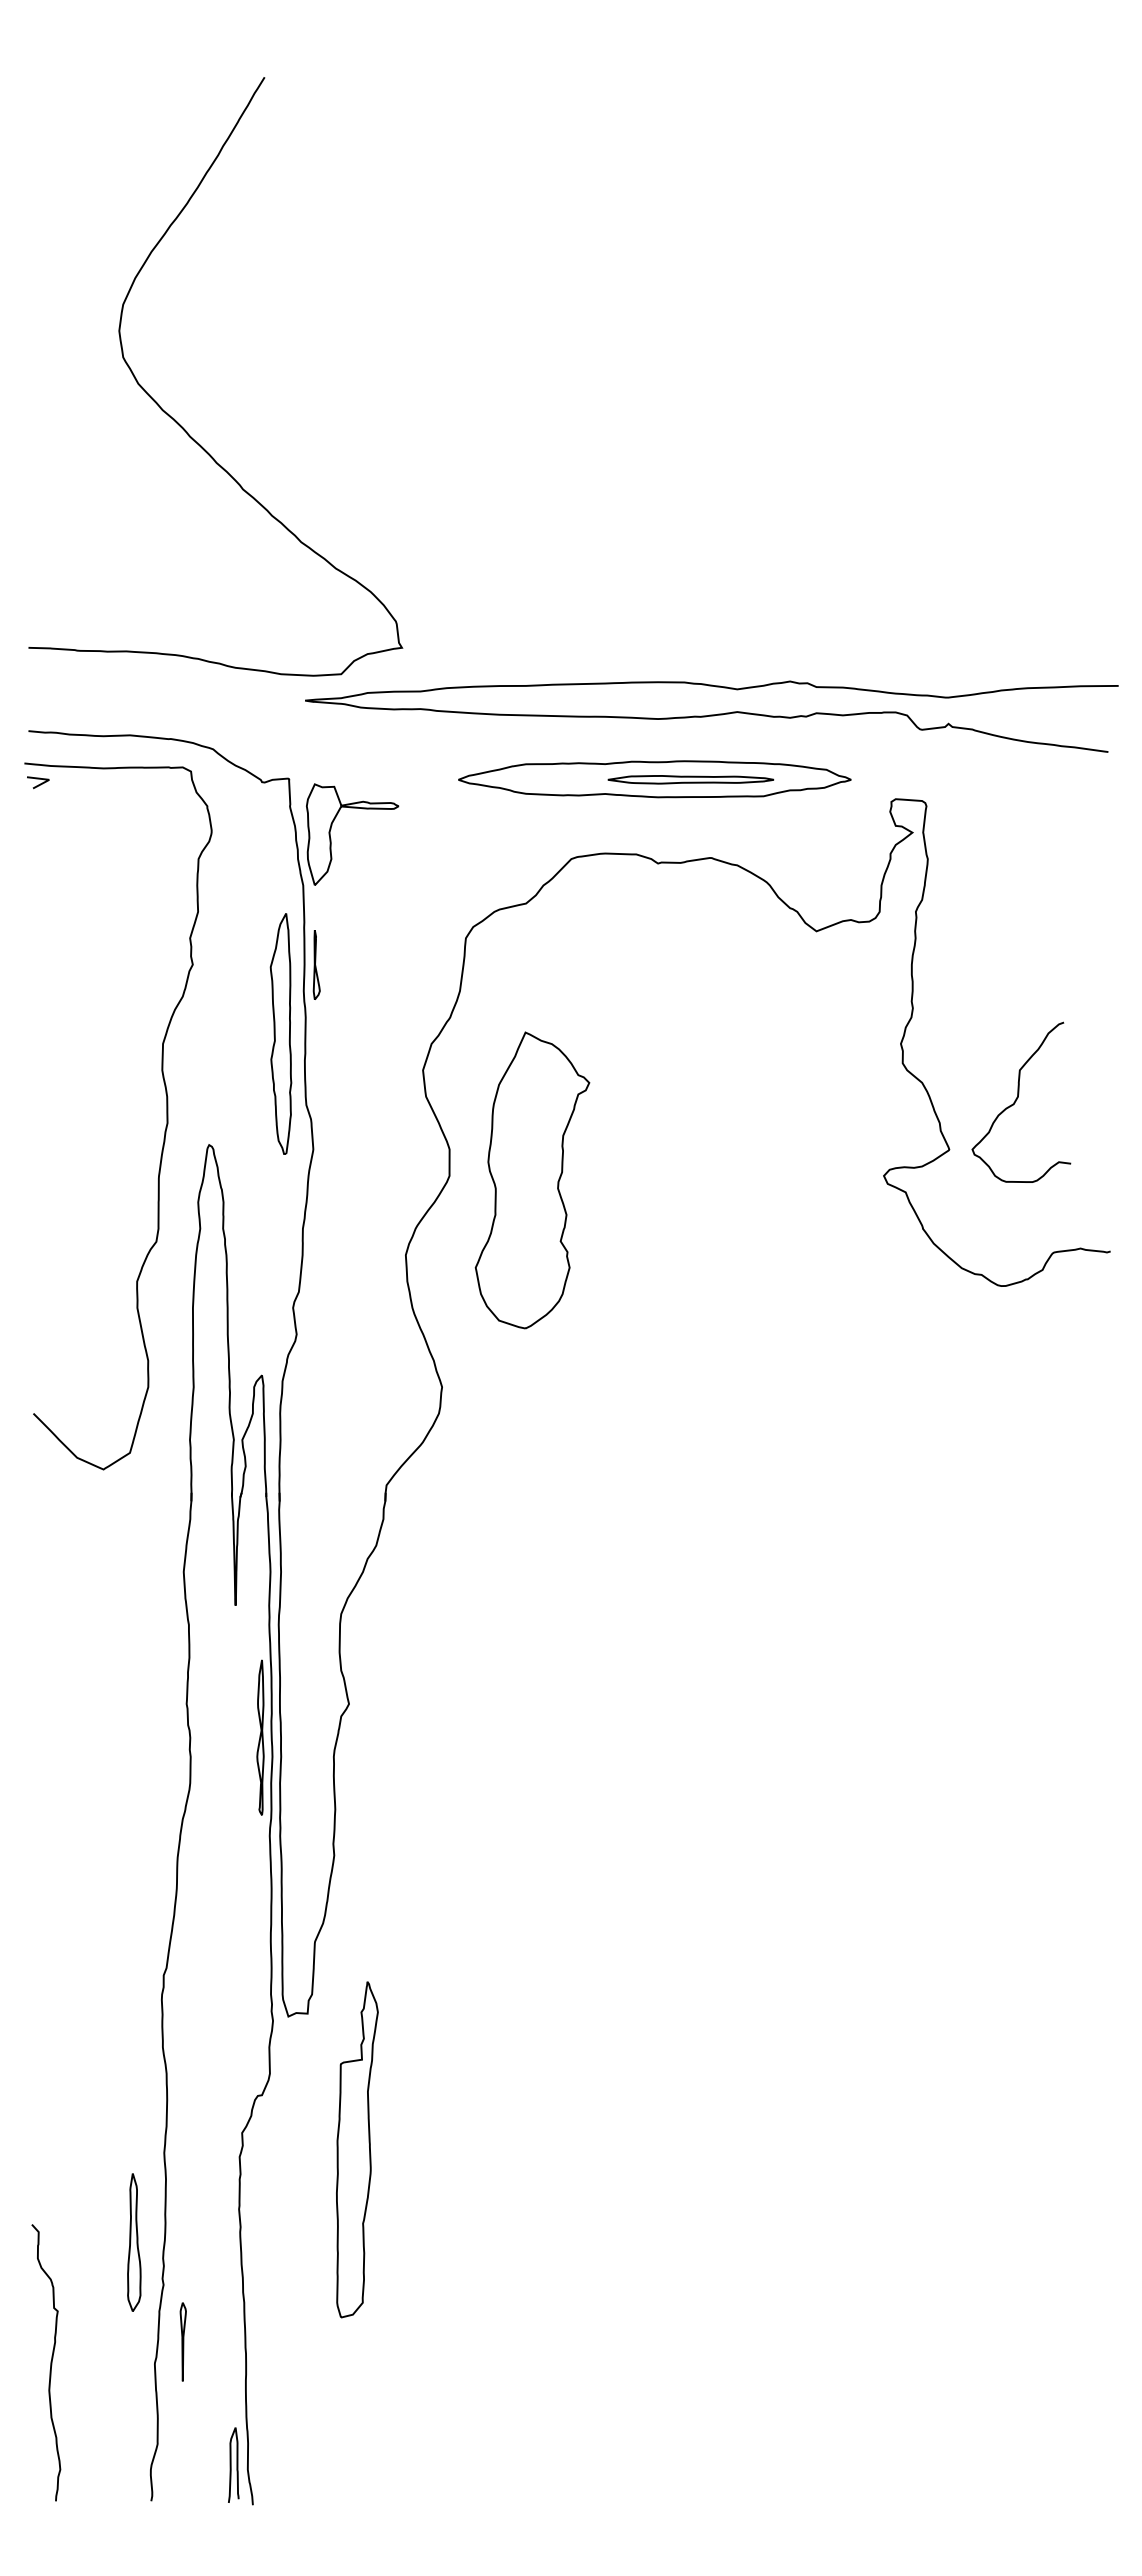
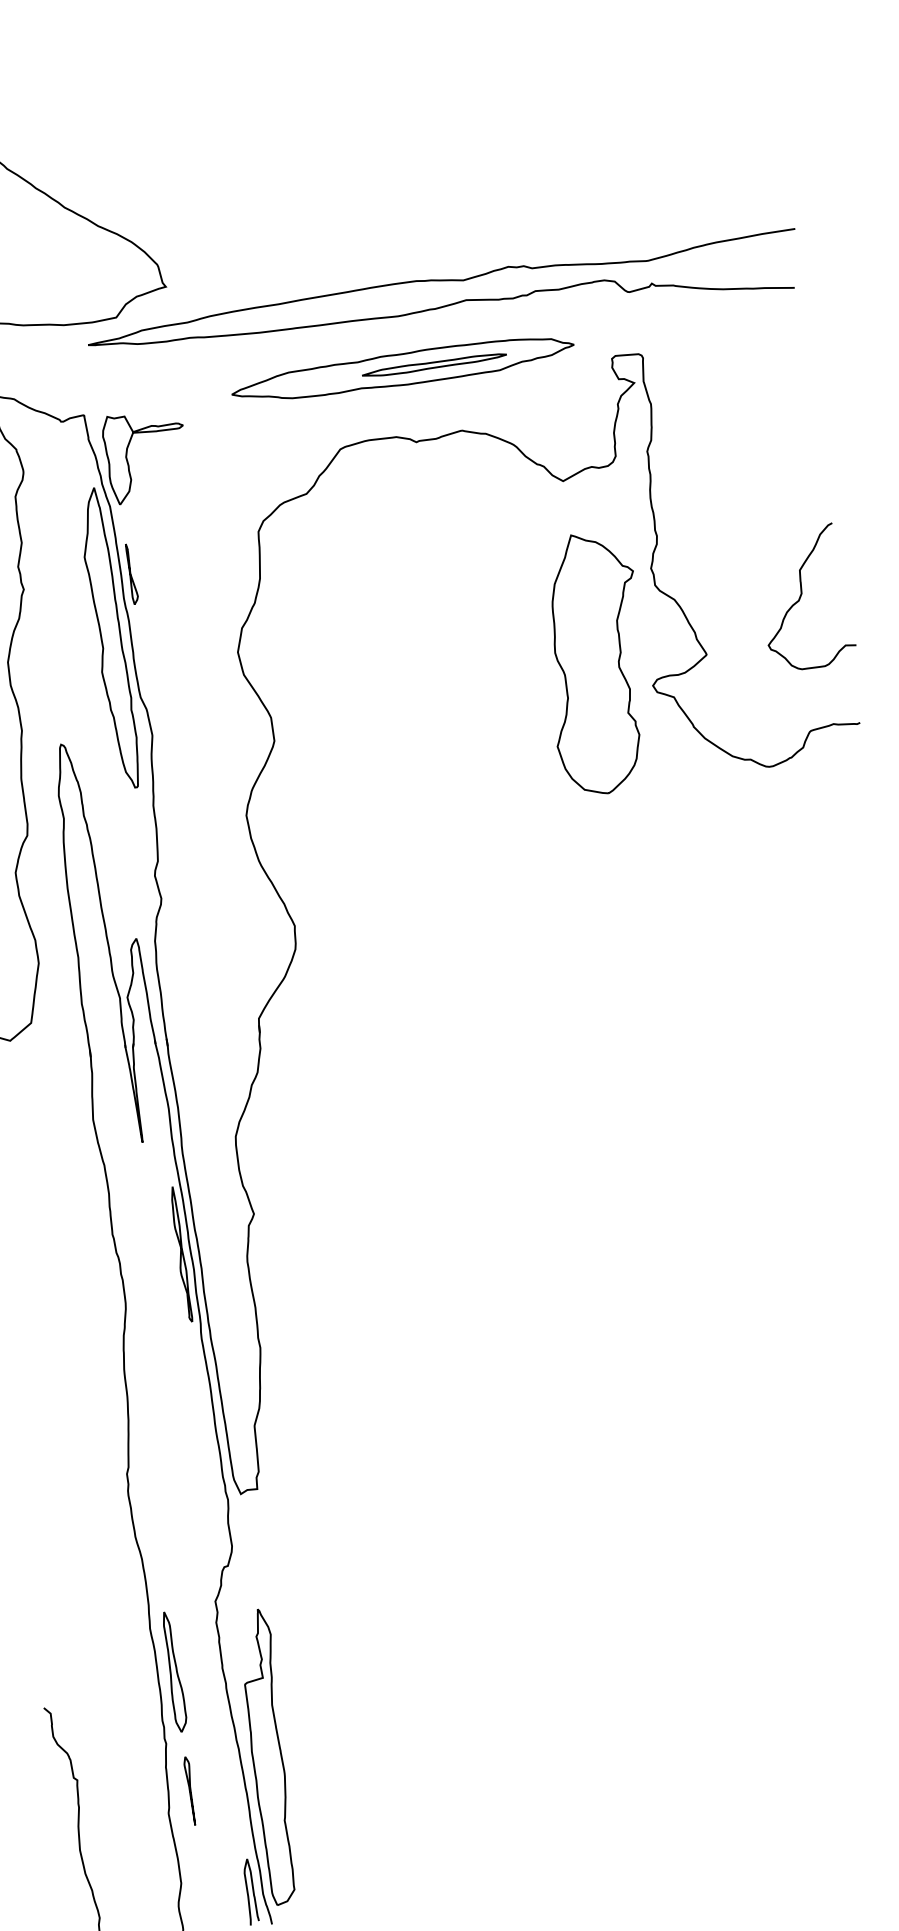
part: (280, 1033) -> (109, 638), size x1.43
curve: (1018, 1098) -> (802, 595), moved
part: (532, 1180) -> (595, 663), moved
part: (357, 2149) -> (270, 1756), moved
part: (134, 2242) -> (174, 1671), moved

